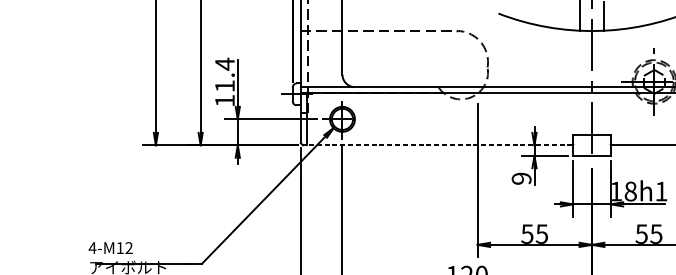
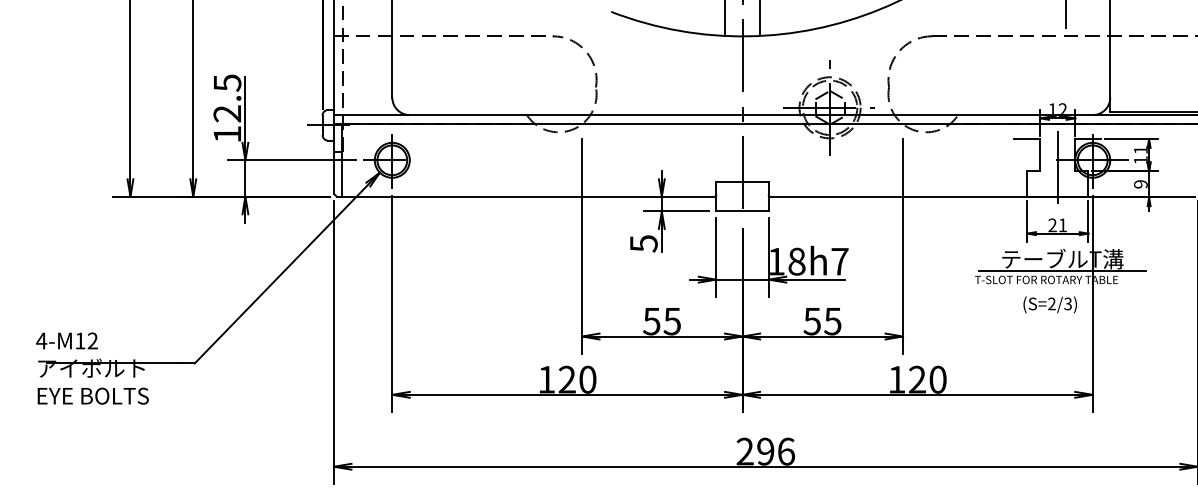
text: (225, 74) -> (227, 97), 11.4 -> 12.5
line: (437, 145) -> (525, 196), dashed -> solid
text: (521, 178) -> (643, 243), 9 -> 5
text: (661, 191) -> (839, 261), 18h1 -> 18h7

